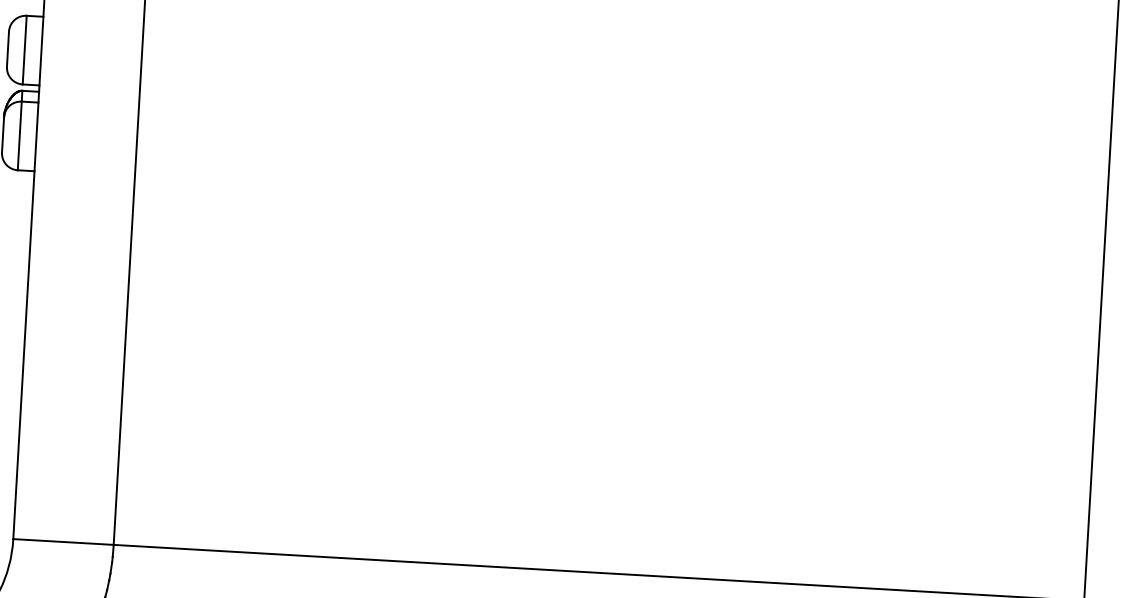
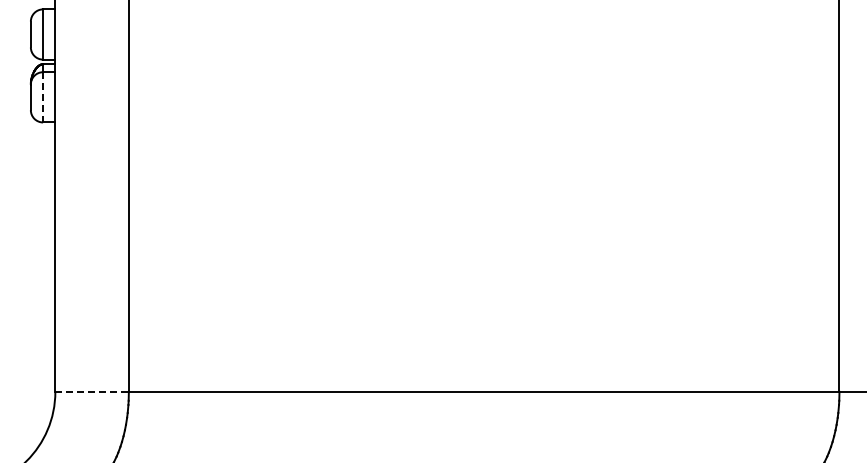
line: (20, 136) -> (43, 97), solid -> dashed
line: (64, 541) -> (92, 391), solid -> dashed

